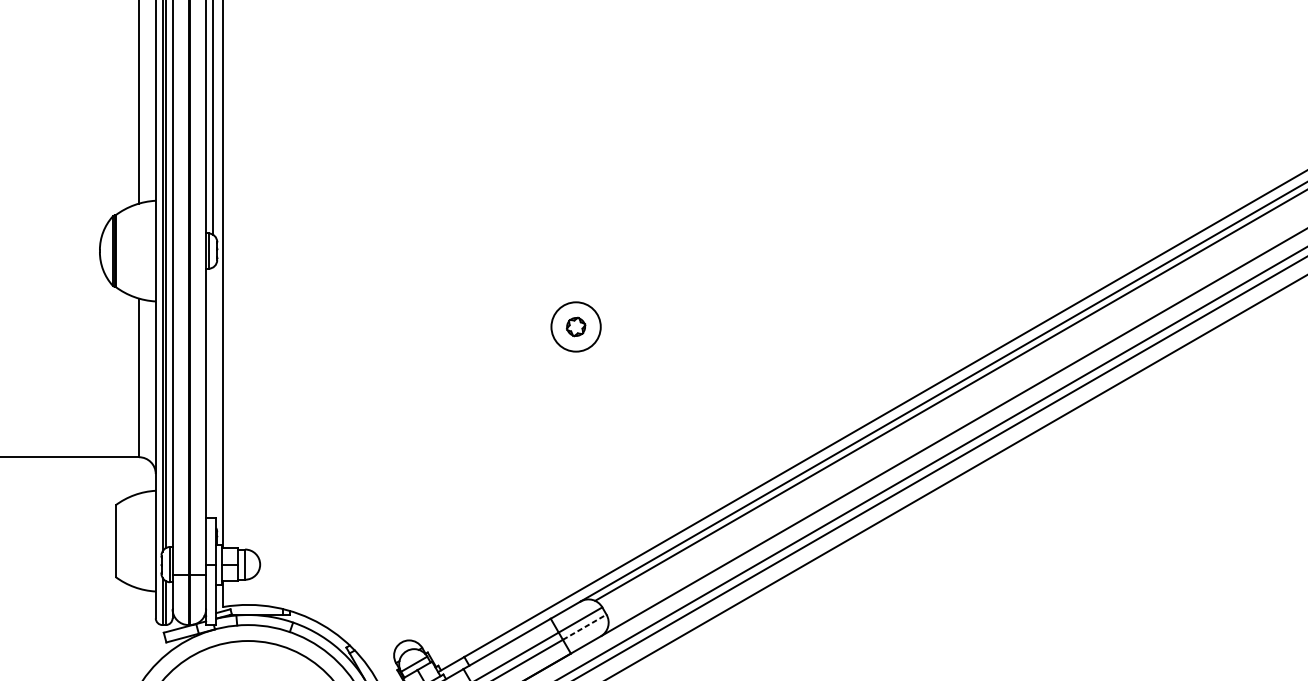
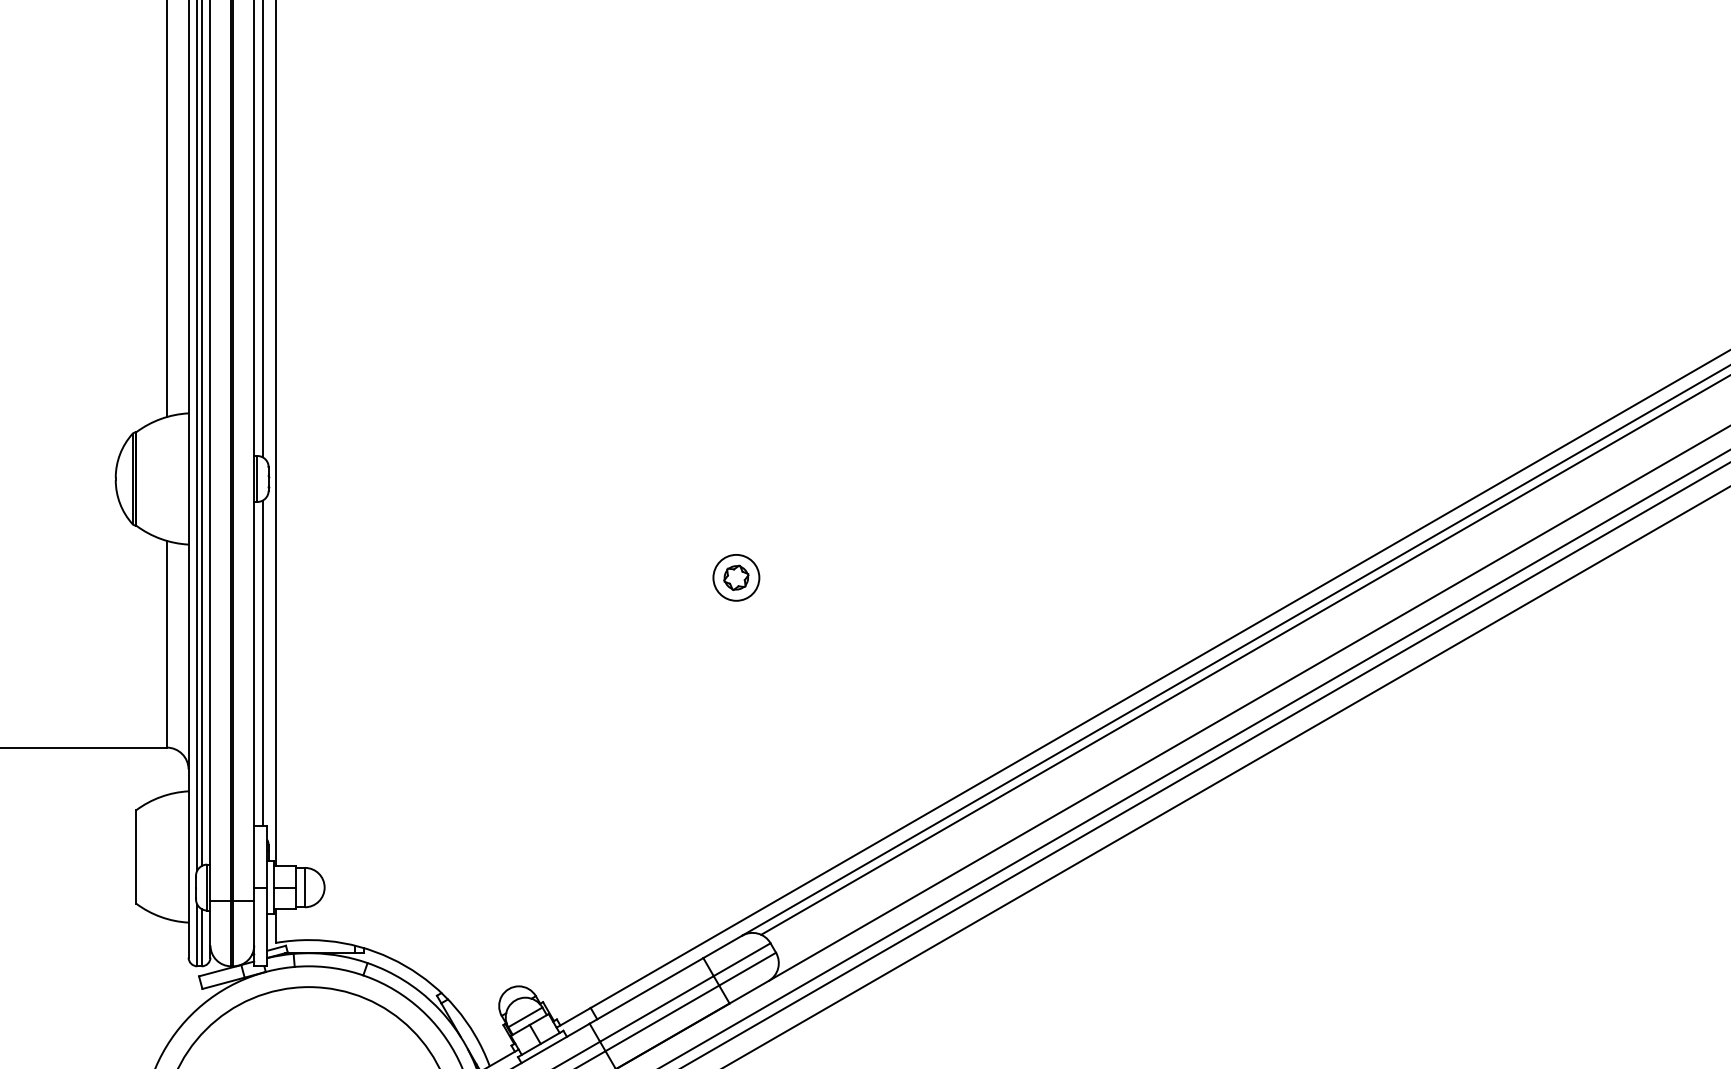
circle: (576, 326) -> (736, 577), size x0.71
line: (212, 392) -> (262, 663), added
line: (584, 627) -> (747, 969), dashed -> solid

